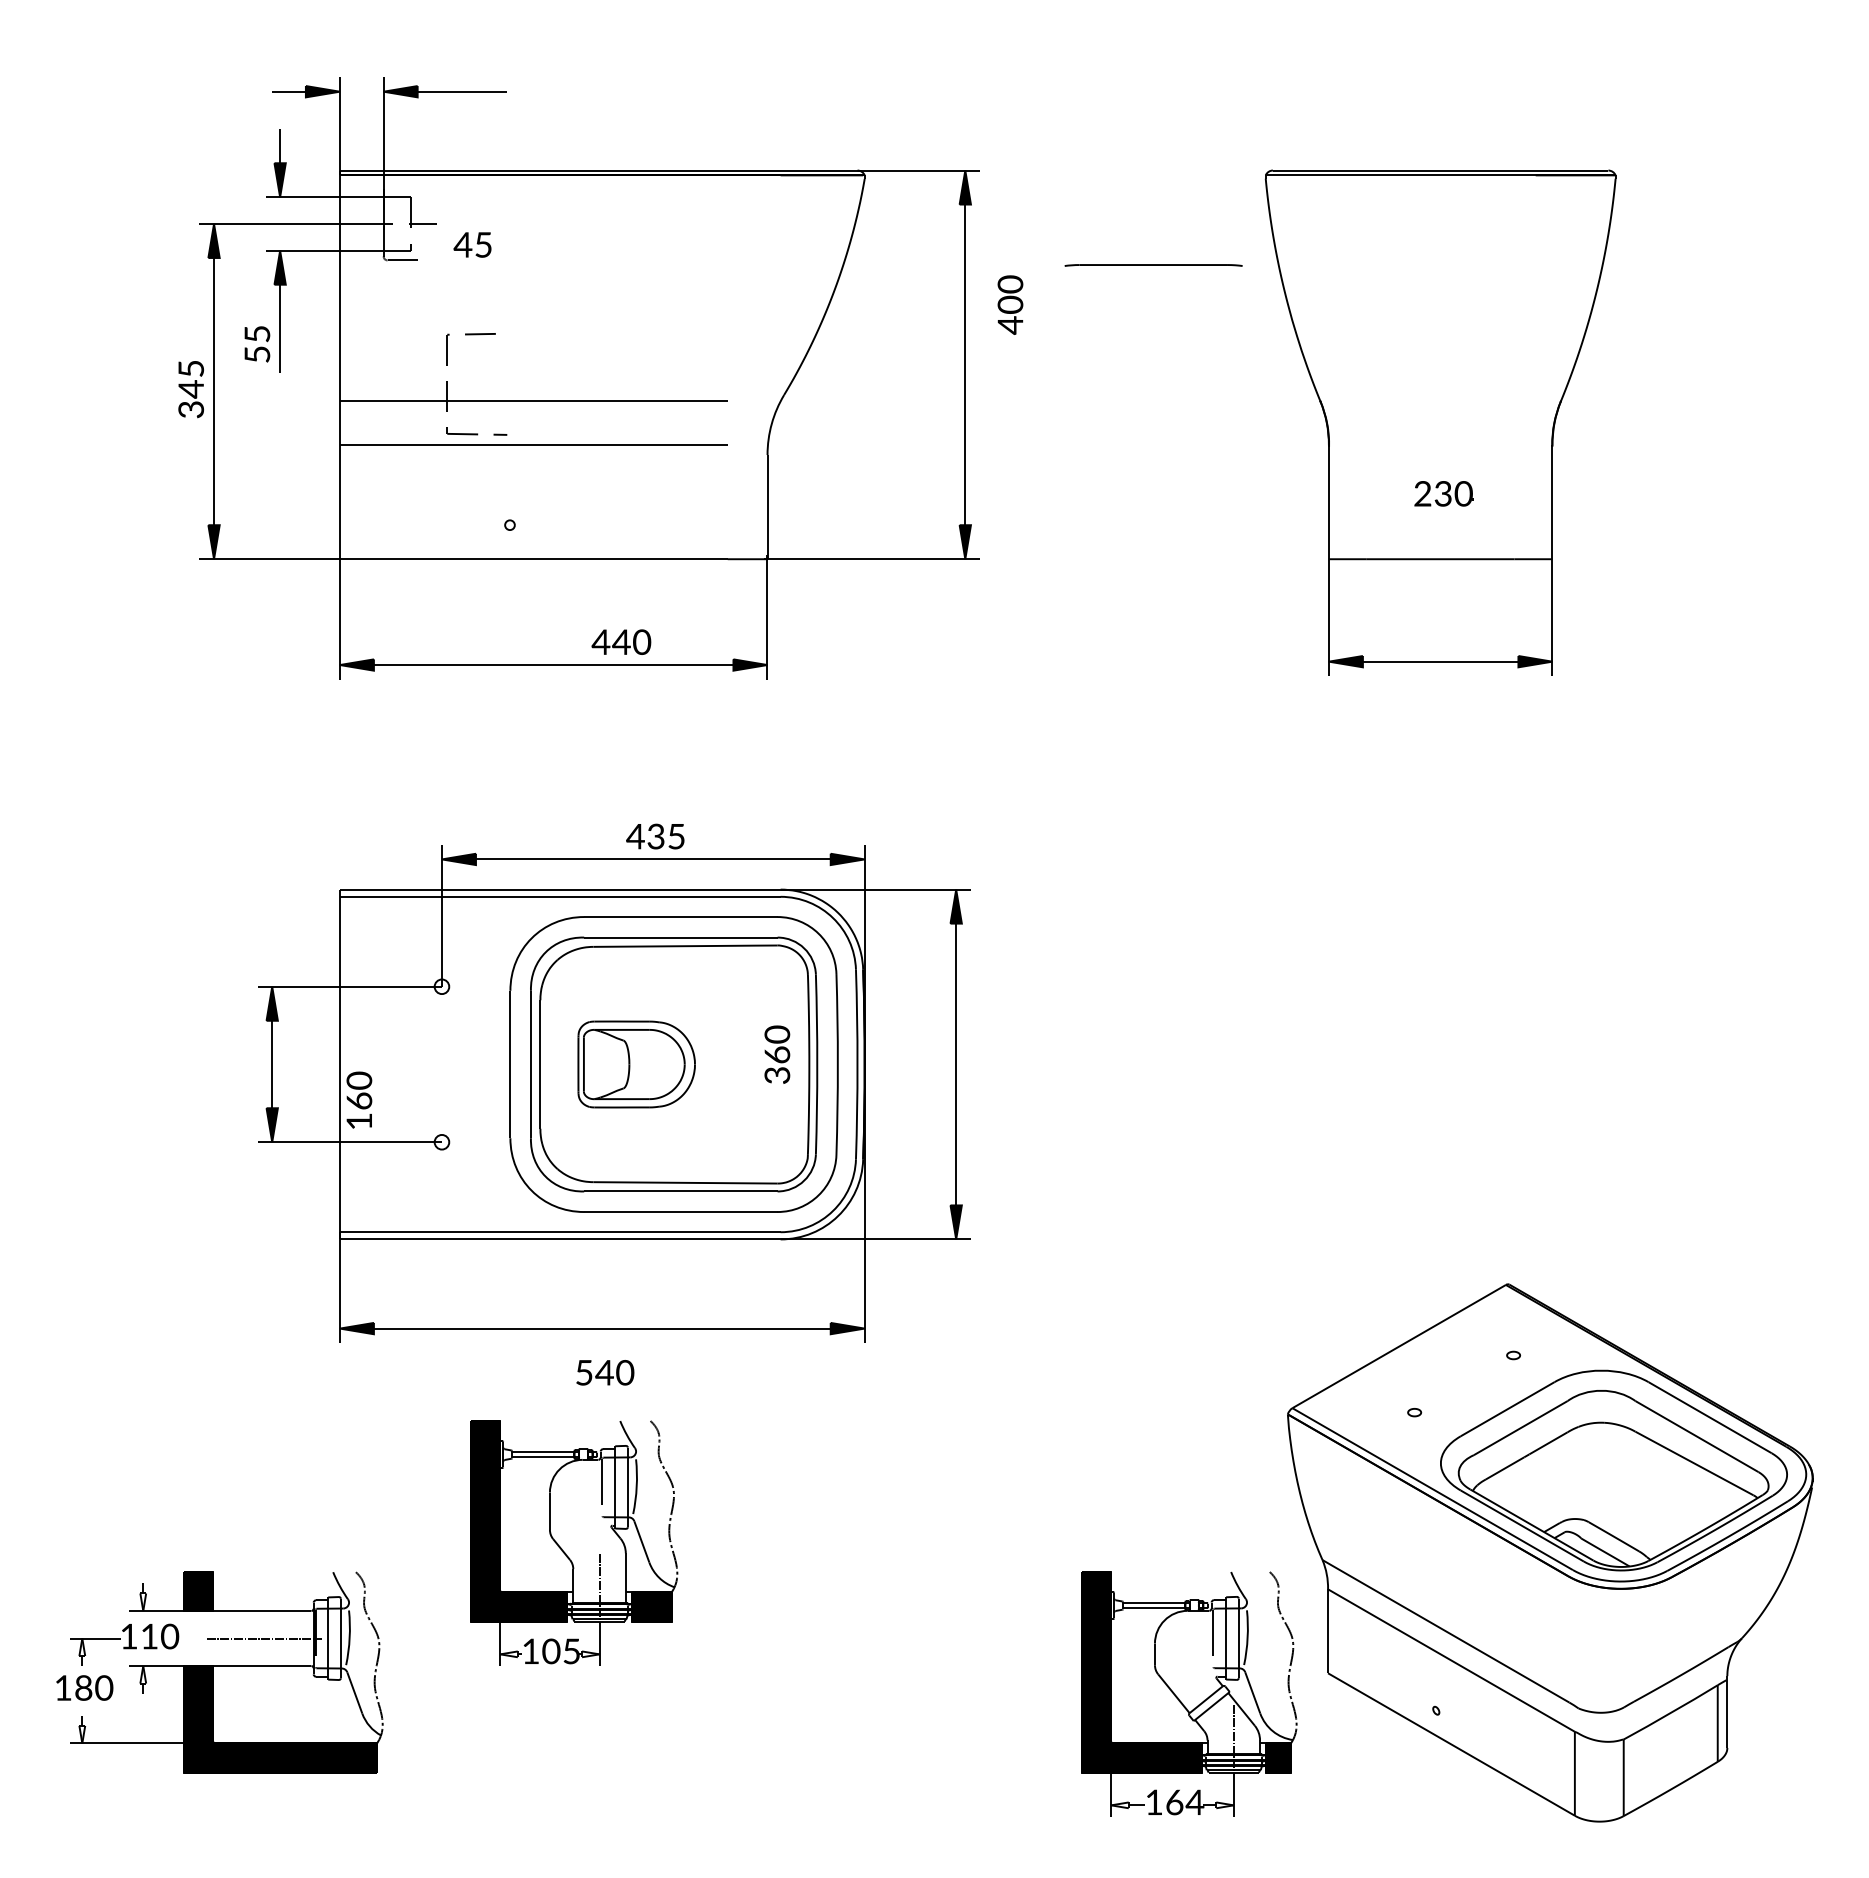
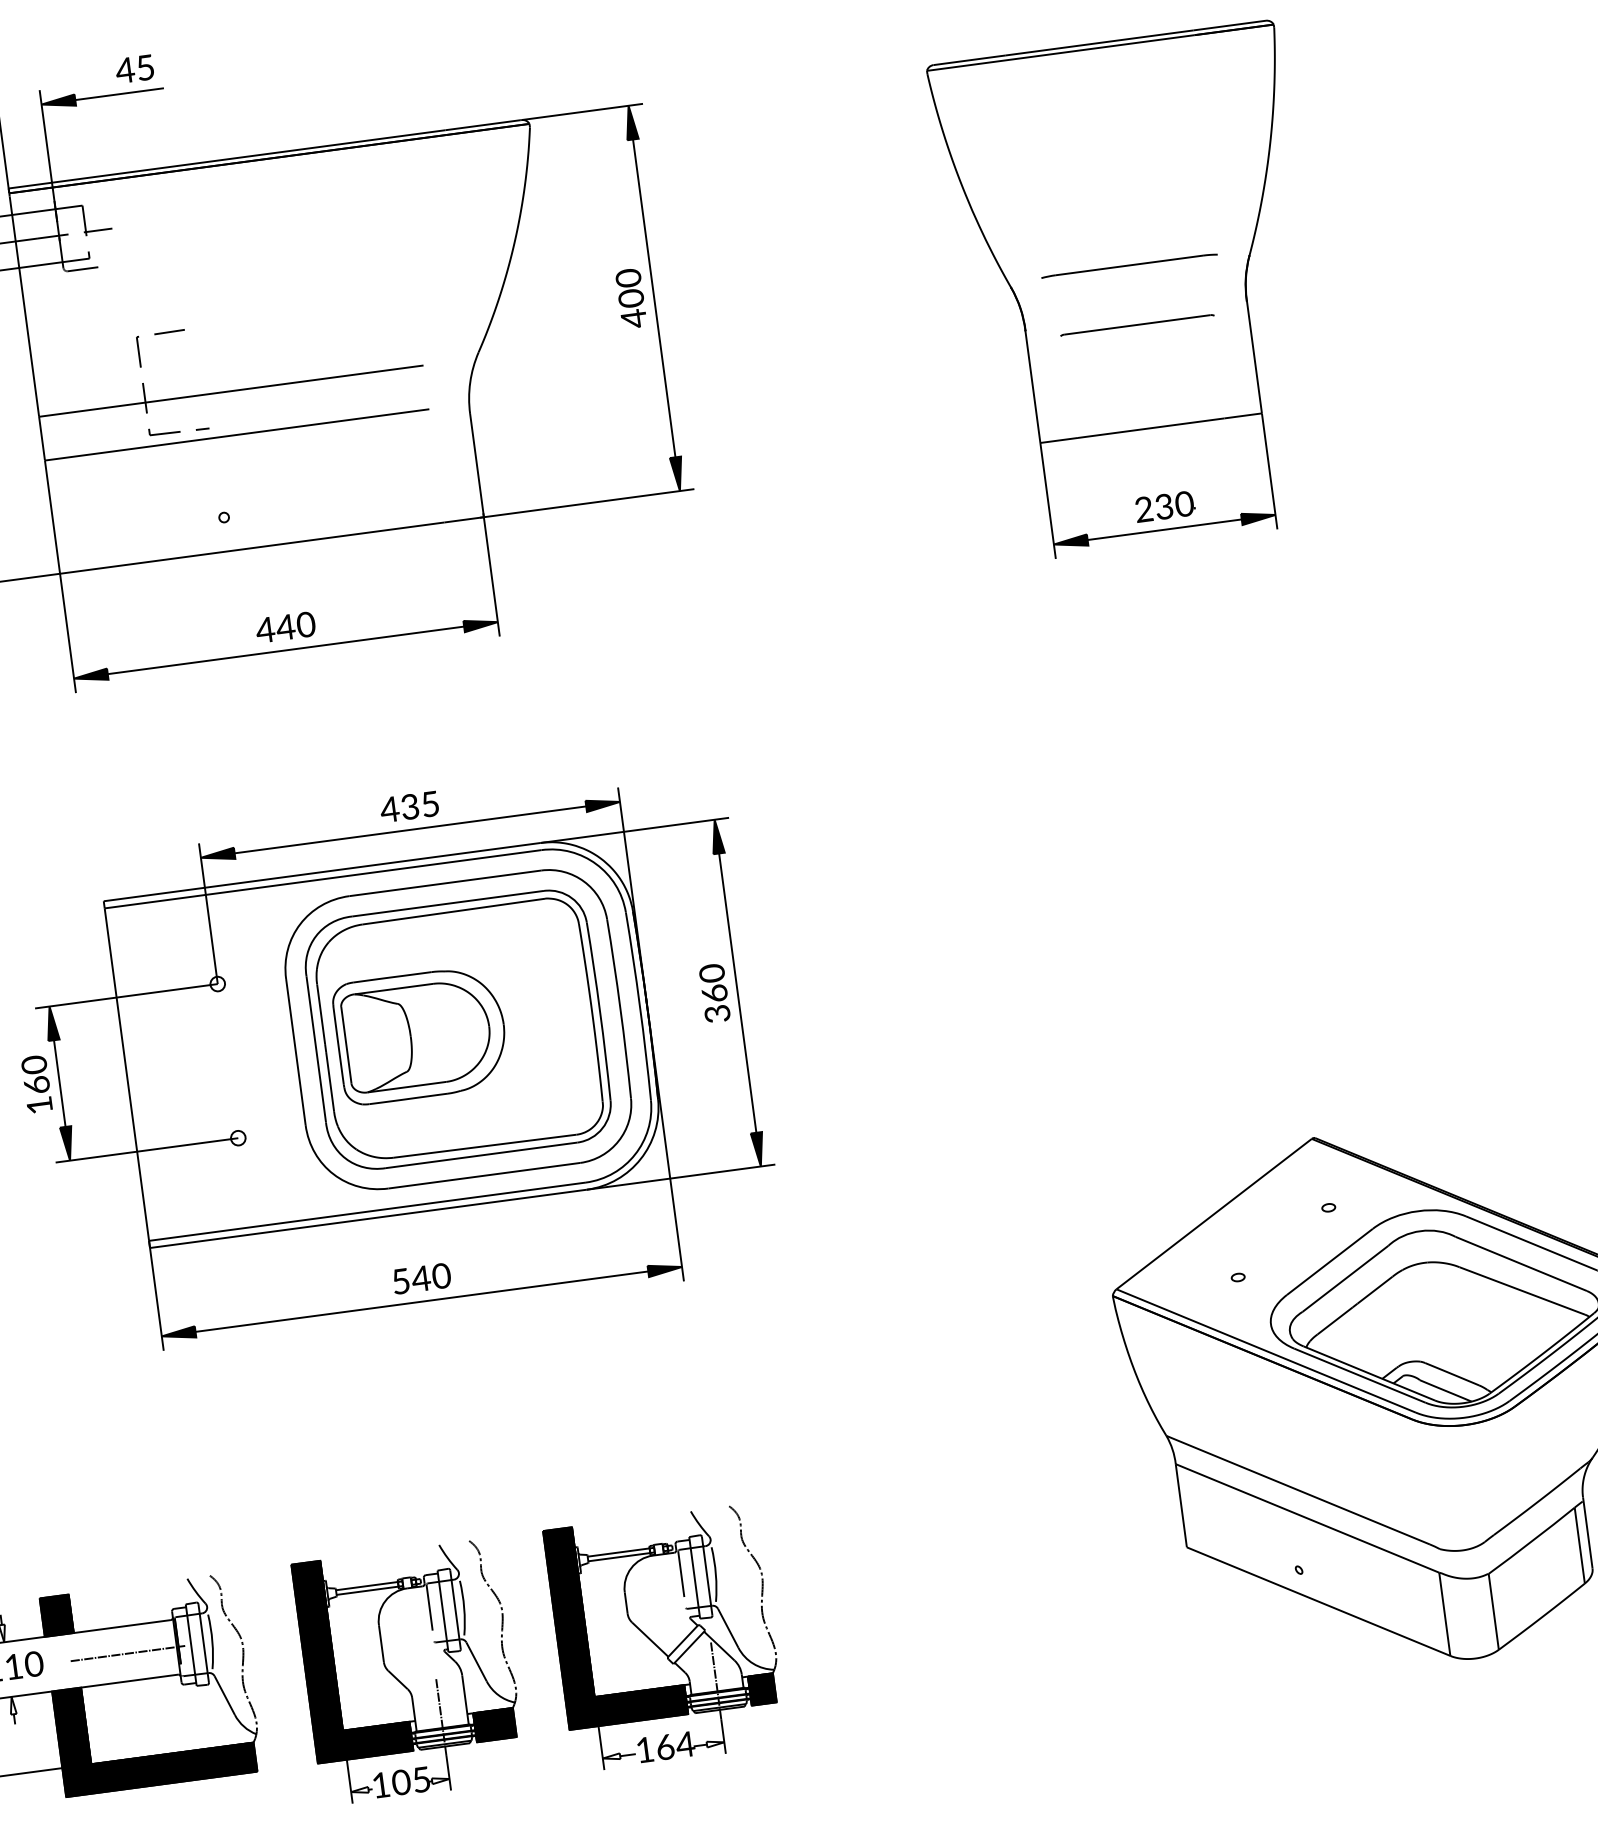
text: (472, 244) -> (134, 68), moved
line: (1153, 265) -> (1129, 265), moved
text: (1010, 304) -> (631, 298), moved
line: (1440, 455) -> (1137, 325), added
part: (1443, 493) -> (1164, 506), moved
text: (621, 641) -> (285, 626), moved
text: (777, 1054) -> (714, 993), moved
part: (636, 1064) -> (420, 1035), size x1.43
text: (359, 1099) -> (36, 1083), moved
text: (605, 1372) -> (422, 1278), moved
part: (574, 1542) -> (409, 1671), moved
part: (1189, 1693) -> (665, 1637), moved

